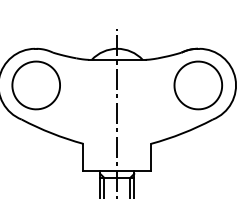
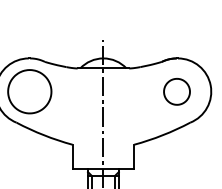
part: (197, 85) -> (176, 91), size x0.6

